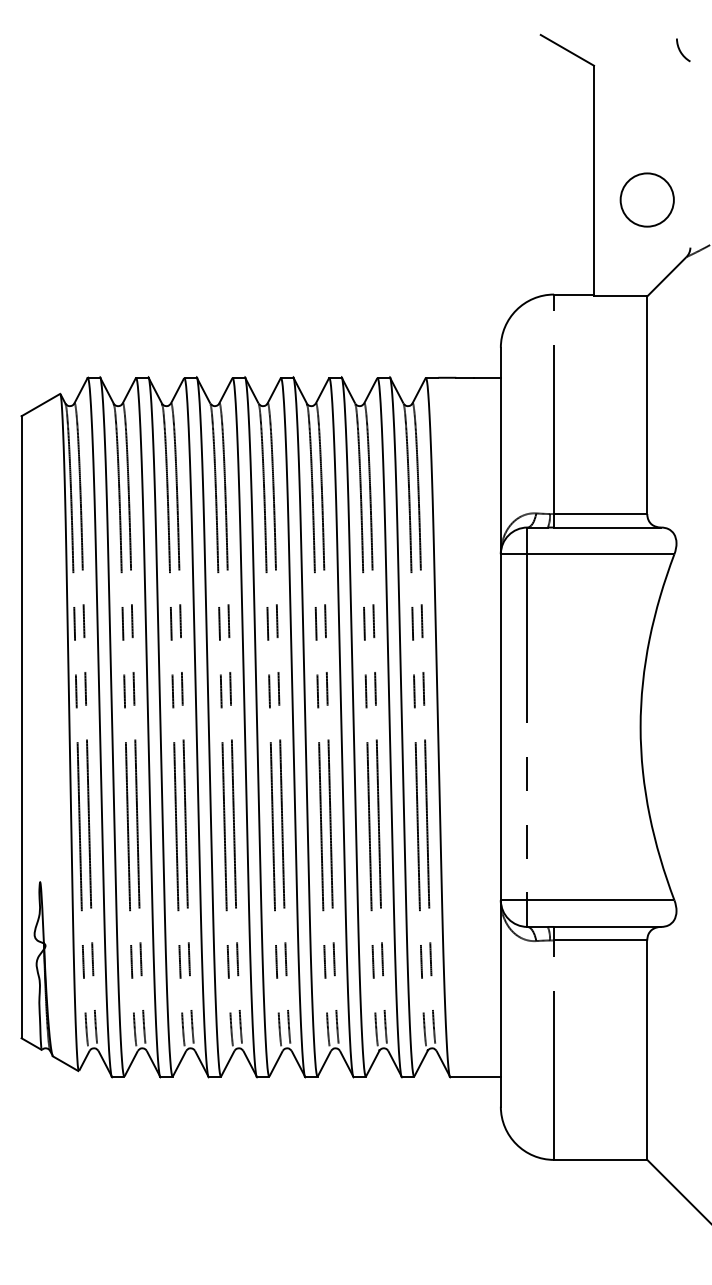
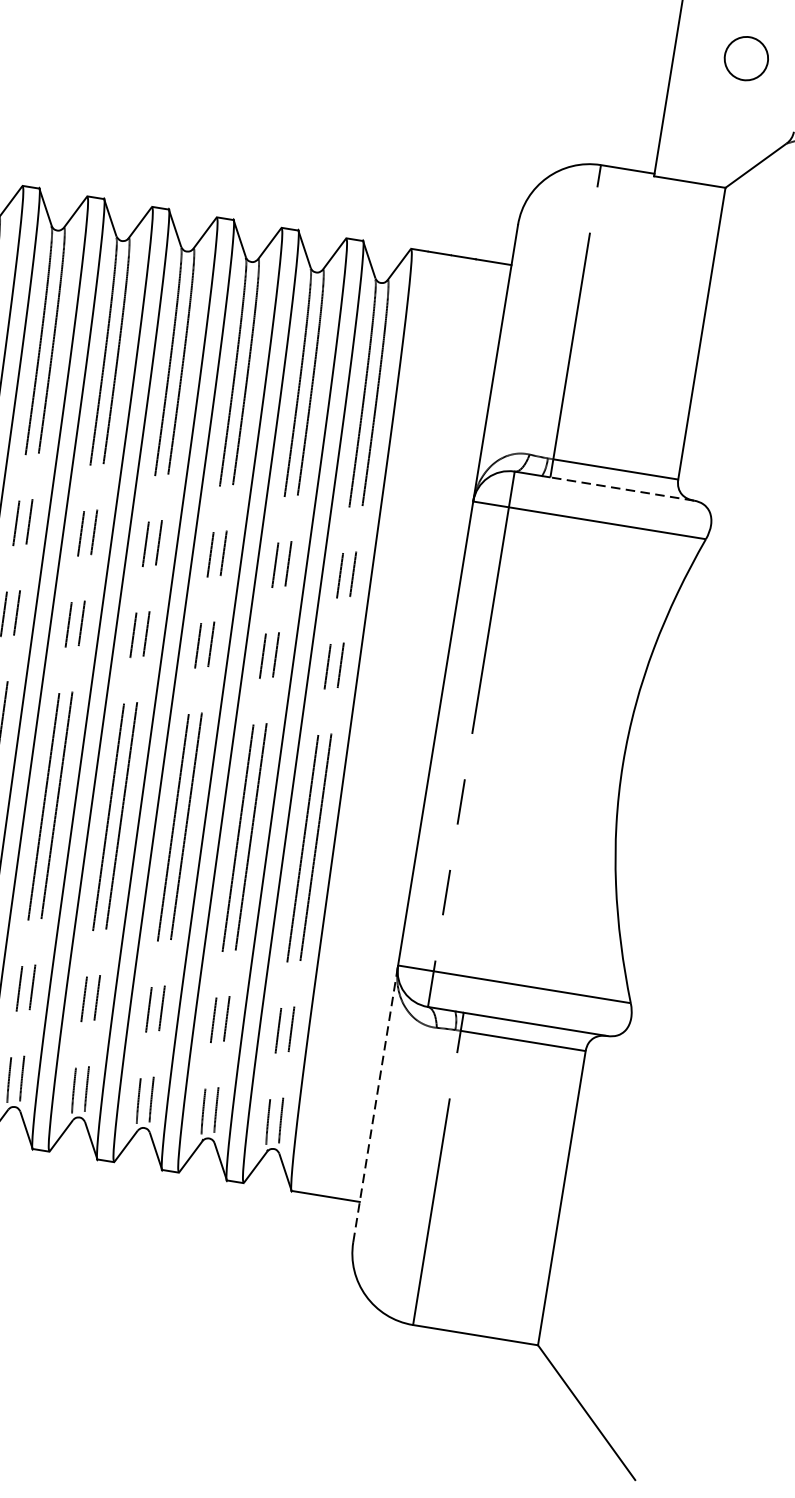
circle: (646, 199) -> (745, 57), size x0.6
line: (607, 527) -> (622, 488), solid -> dashed
line: (500, 1002) -> (375, 1102), solid -> dashed

